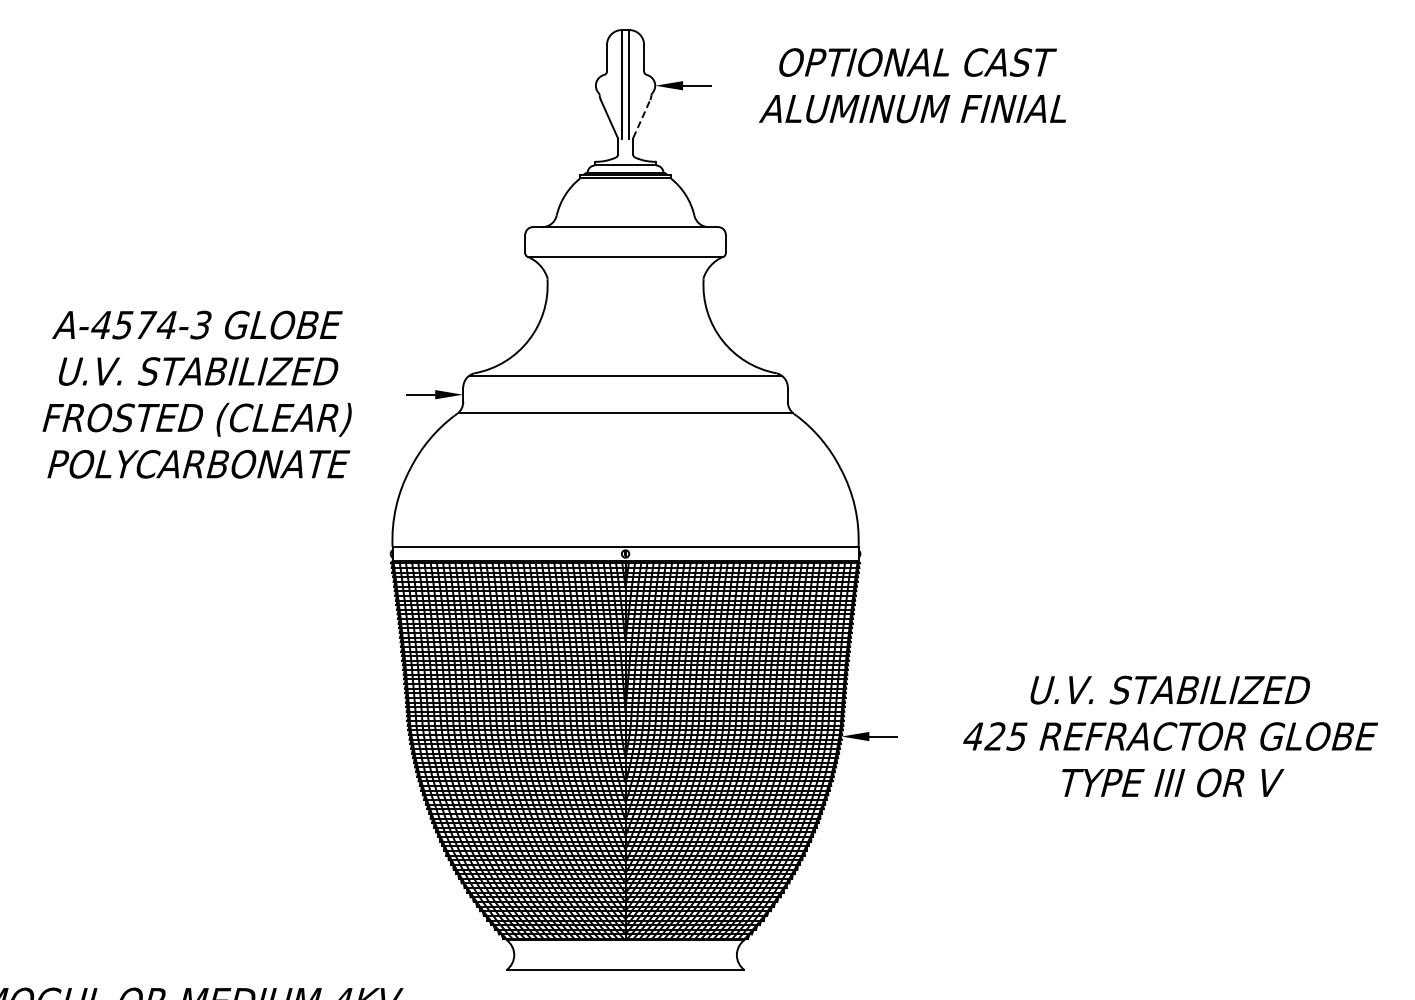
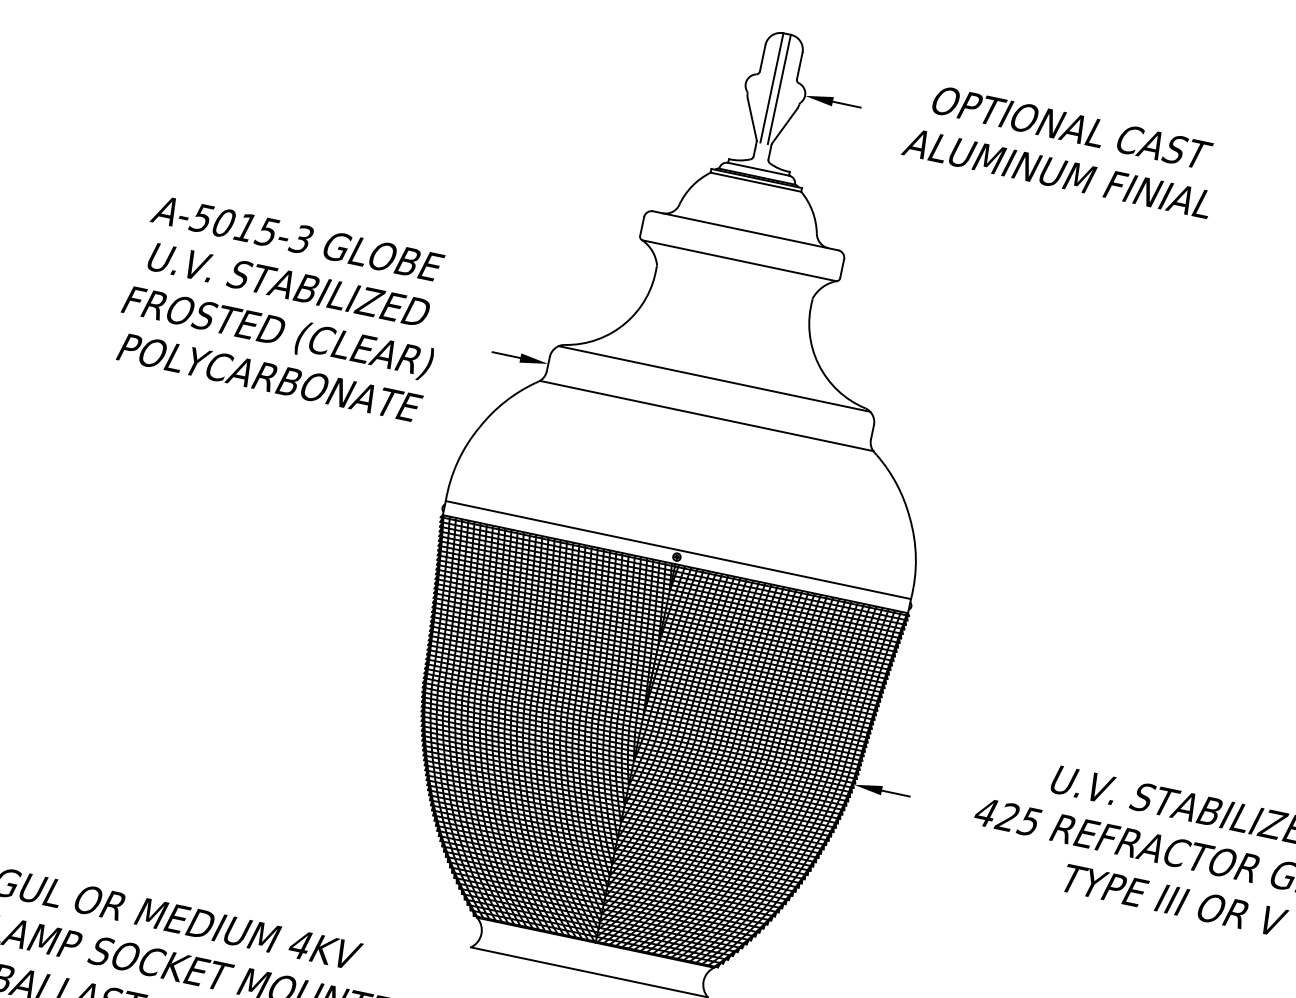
line: (641, 119) -> (784, 126), dashed -> solid
text: (133, 324) -> (233, 224), A-4574-3 -> A-5015-3

